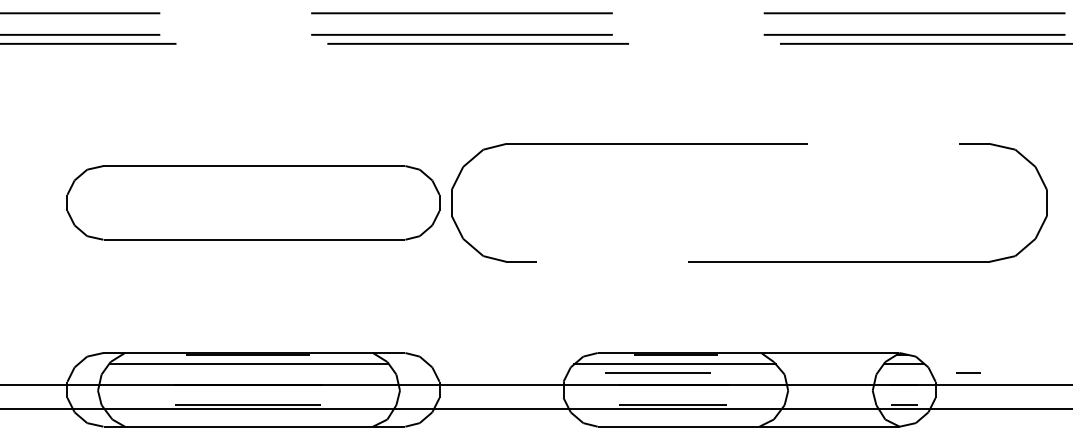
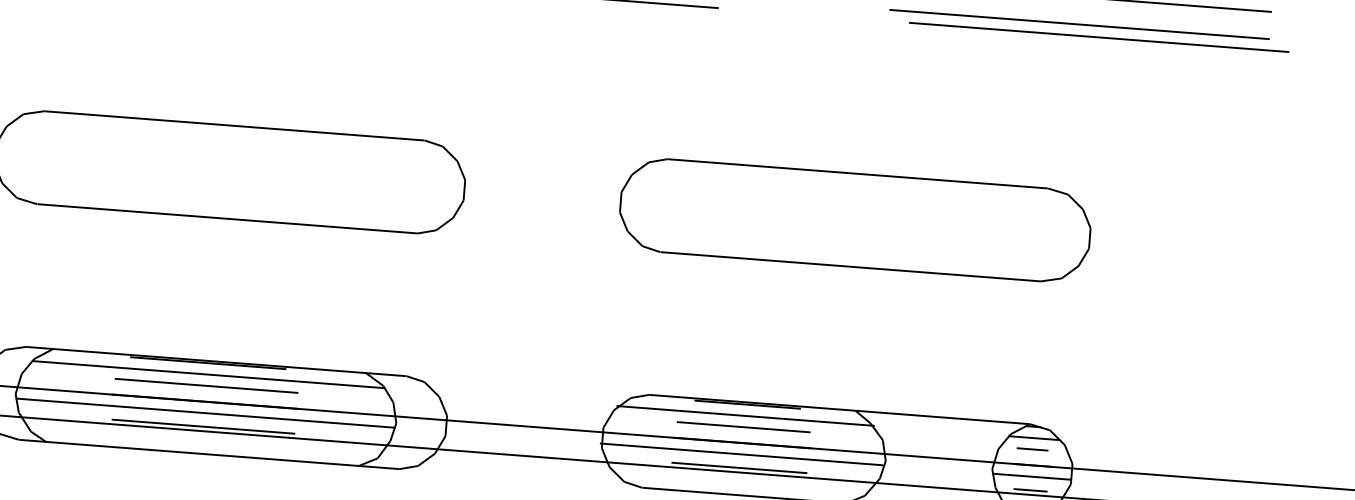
part: (749, 202) -> (855, 219), size x0.62
line: (247, 372) -> (205, 385), added
line: (657, 372) -> (742, 426), moved
line: (968, 372) -> (1032, 449), moved
line: (249, 394) -> (206, 413), added
line: (673, 394) -> (740, 454), added
line: (903, 394) -> (1030, 476), added

